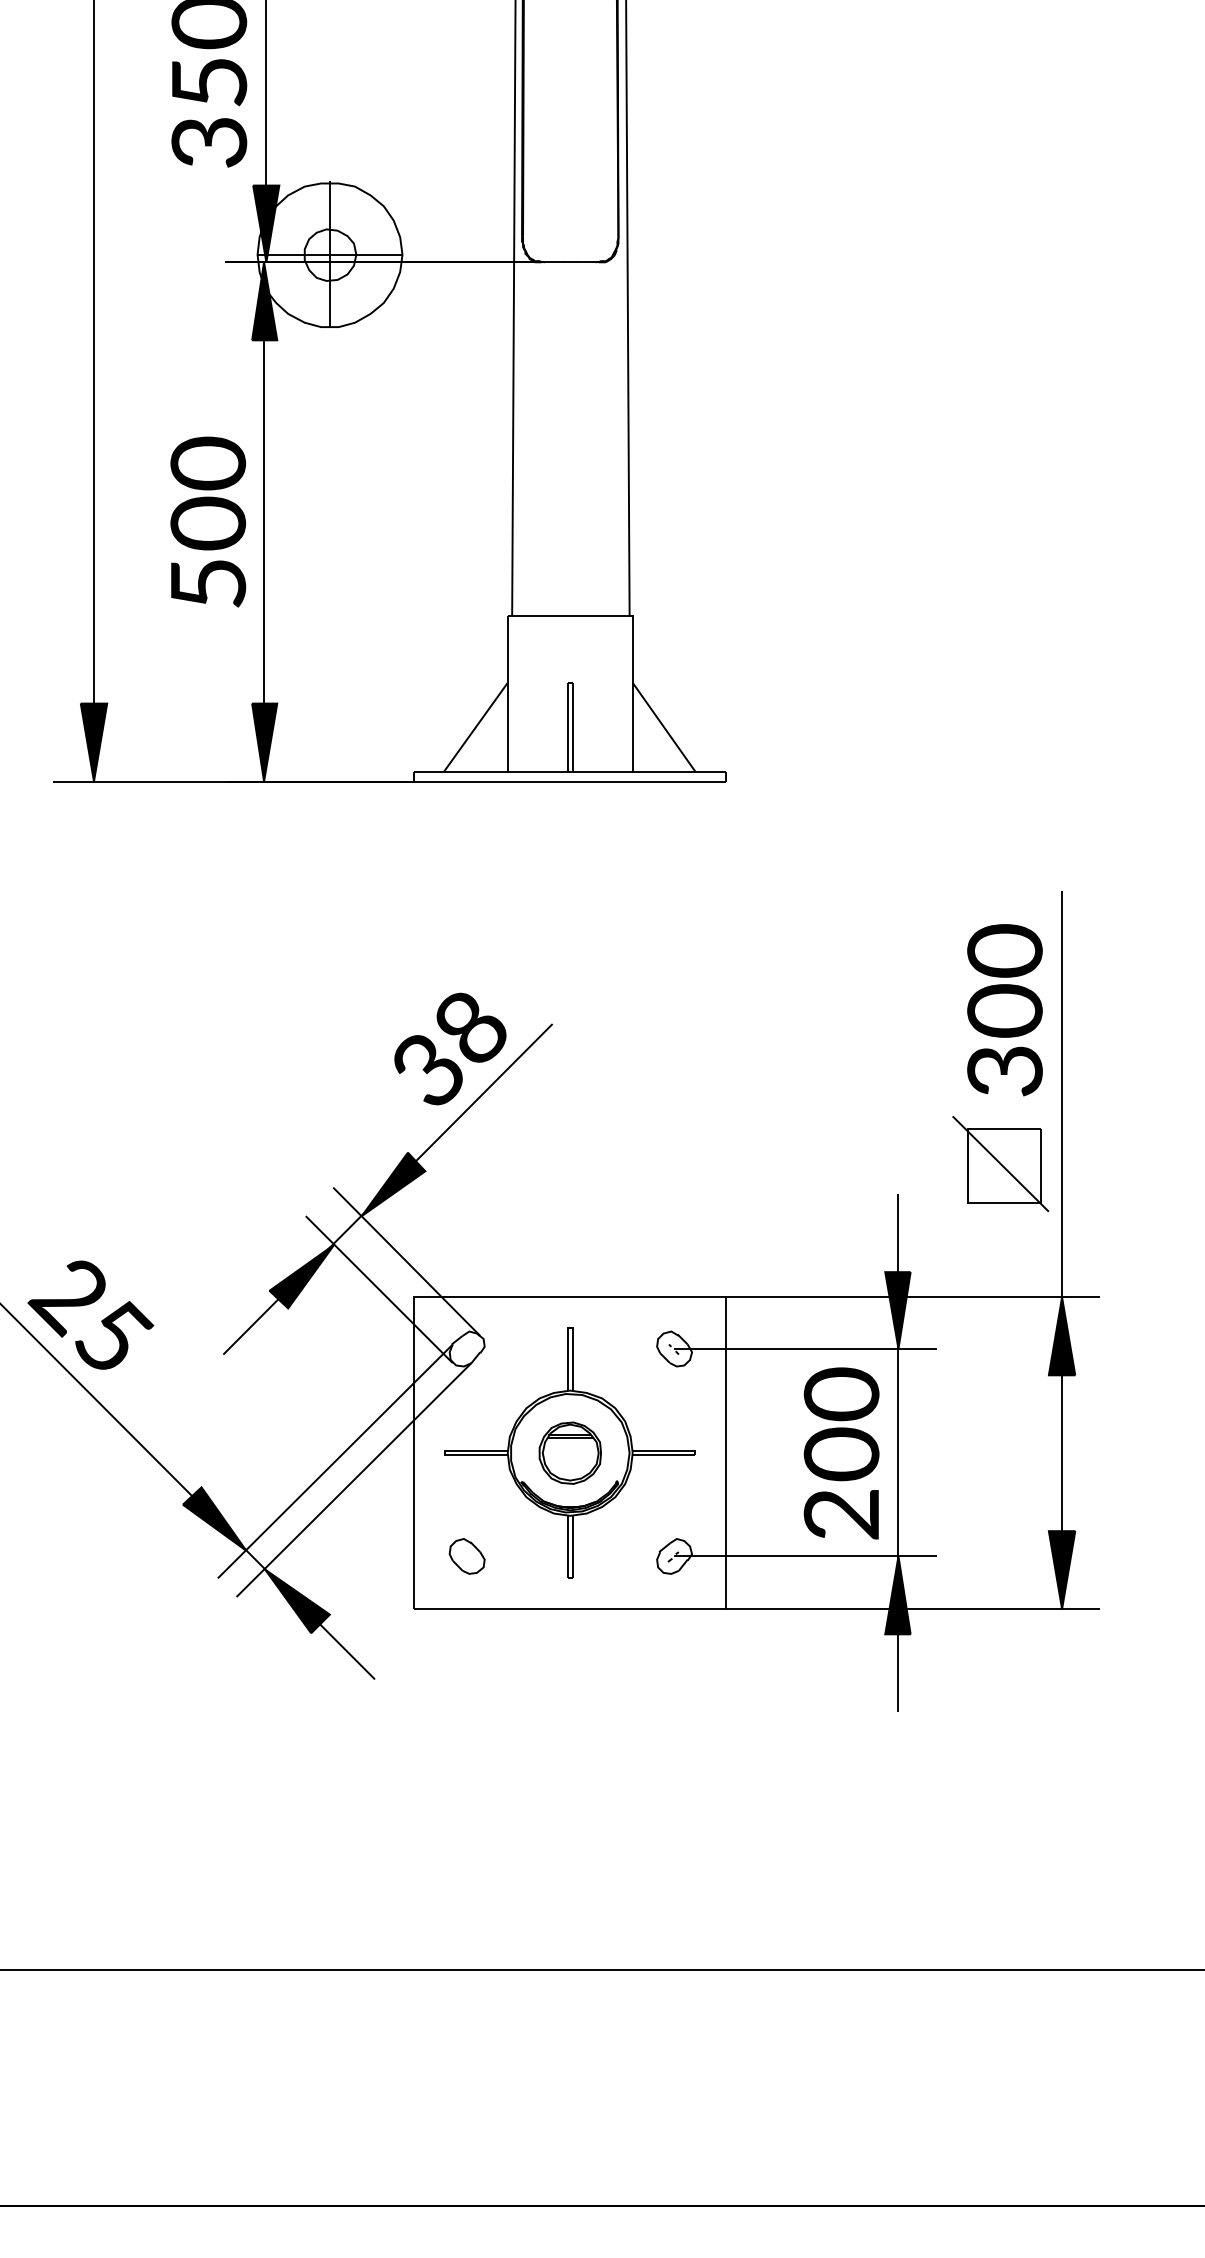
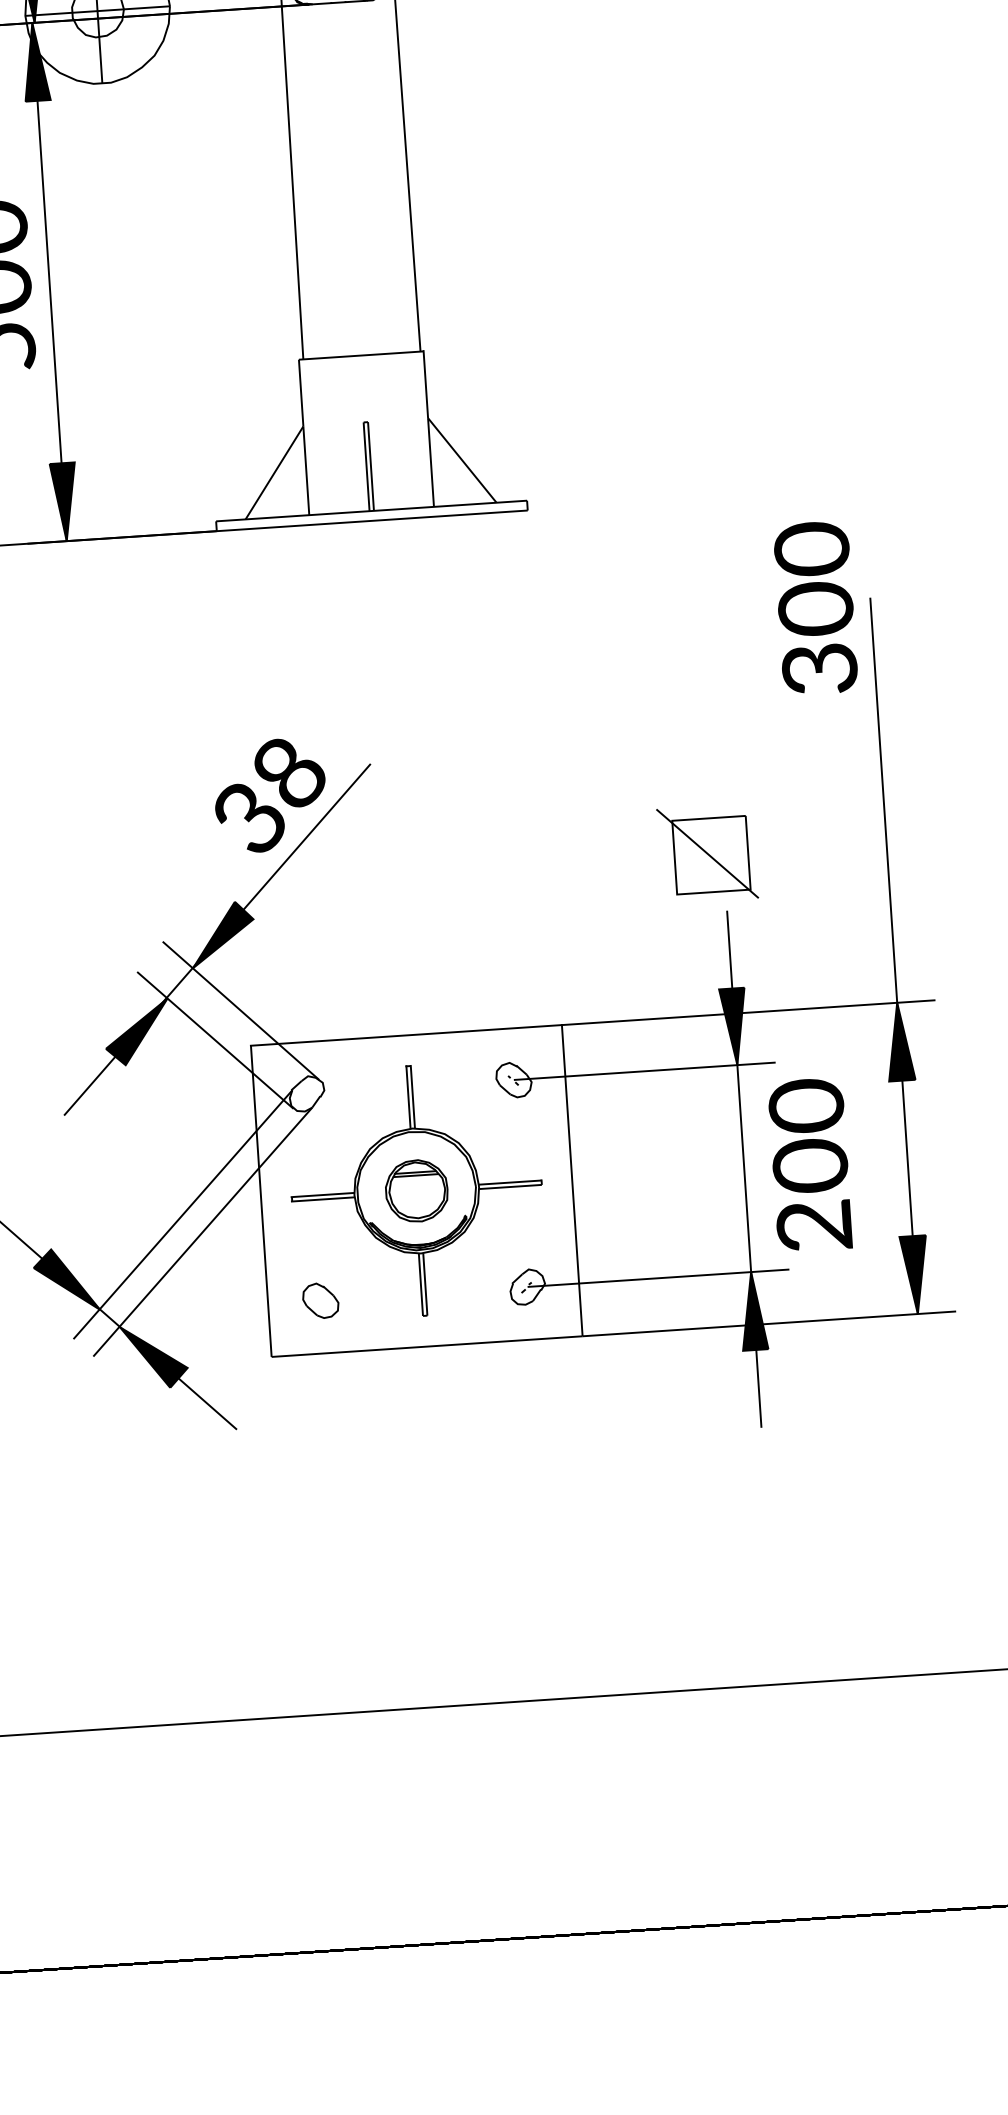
text: (1004, 1010) -> (815, 608), moved
part: (1000, 1163) -> (707, 853), moved
text: (841, 1453) -> (810, 1165), moved

